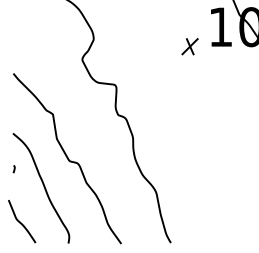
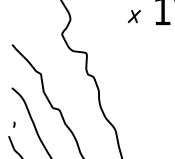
part: (189, 46) -> (133, 16), moved
curve: (13, 169) -> (13, 124), moved

